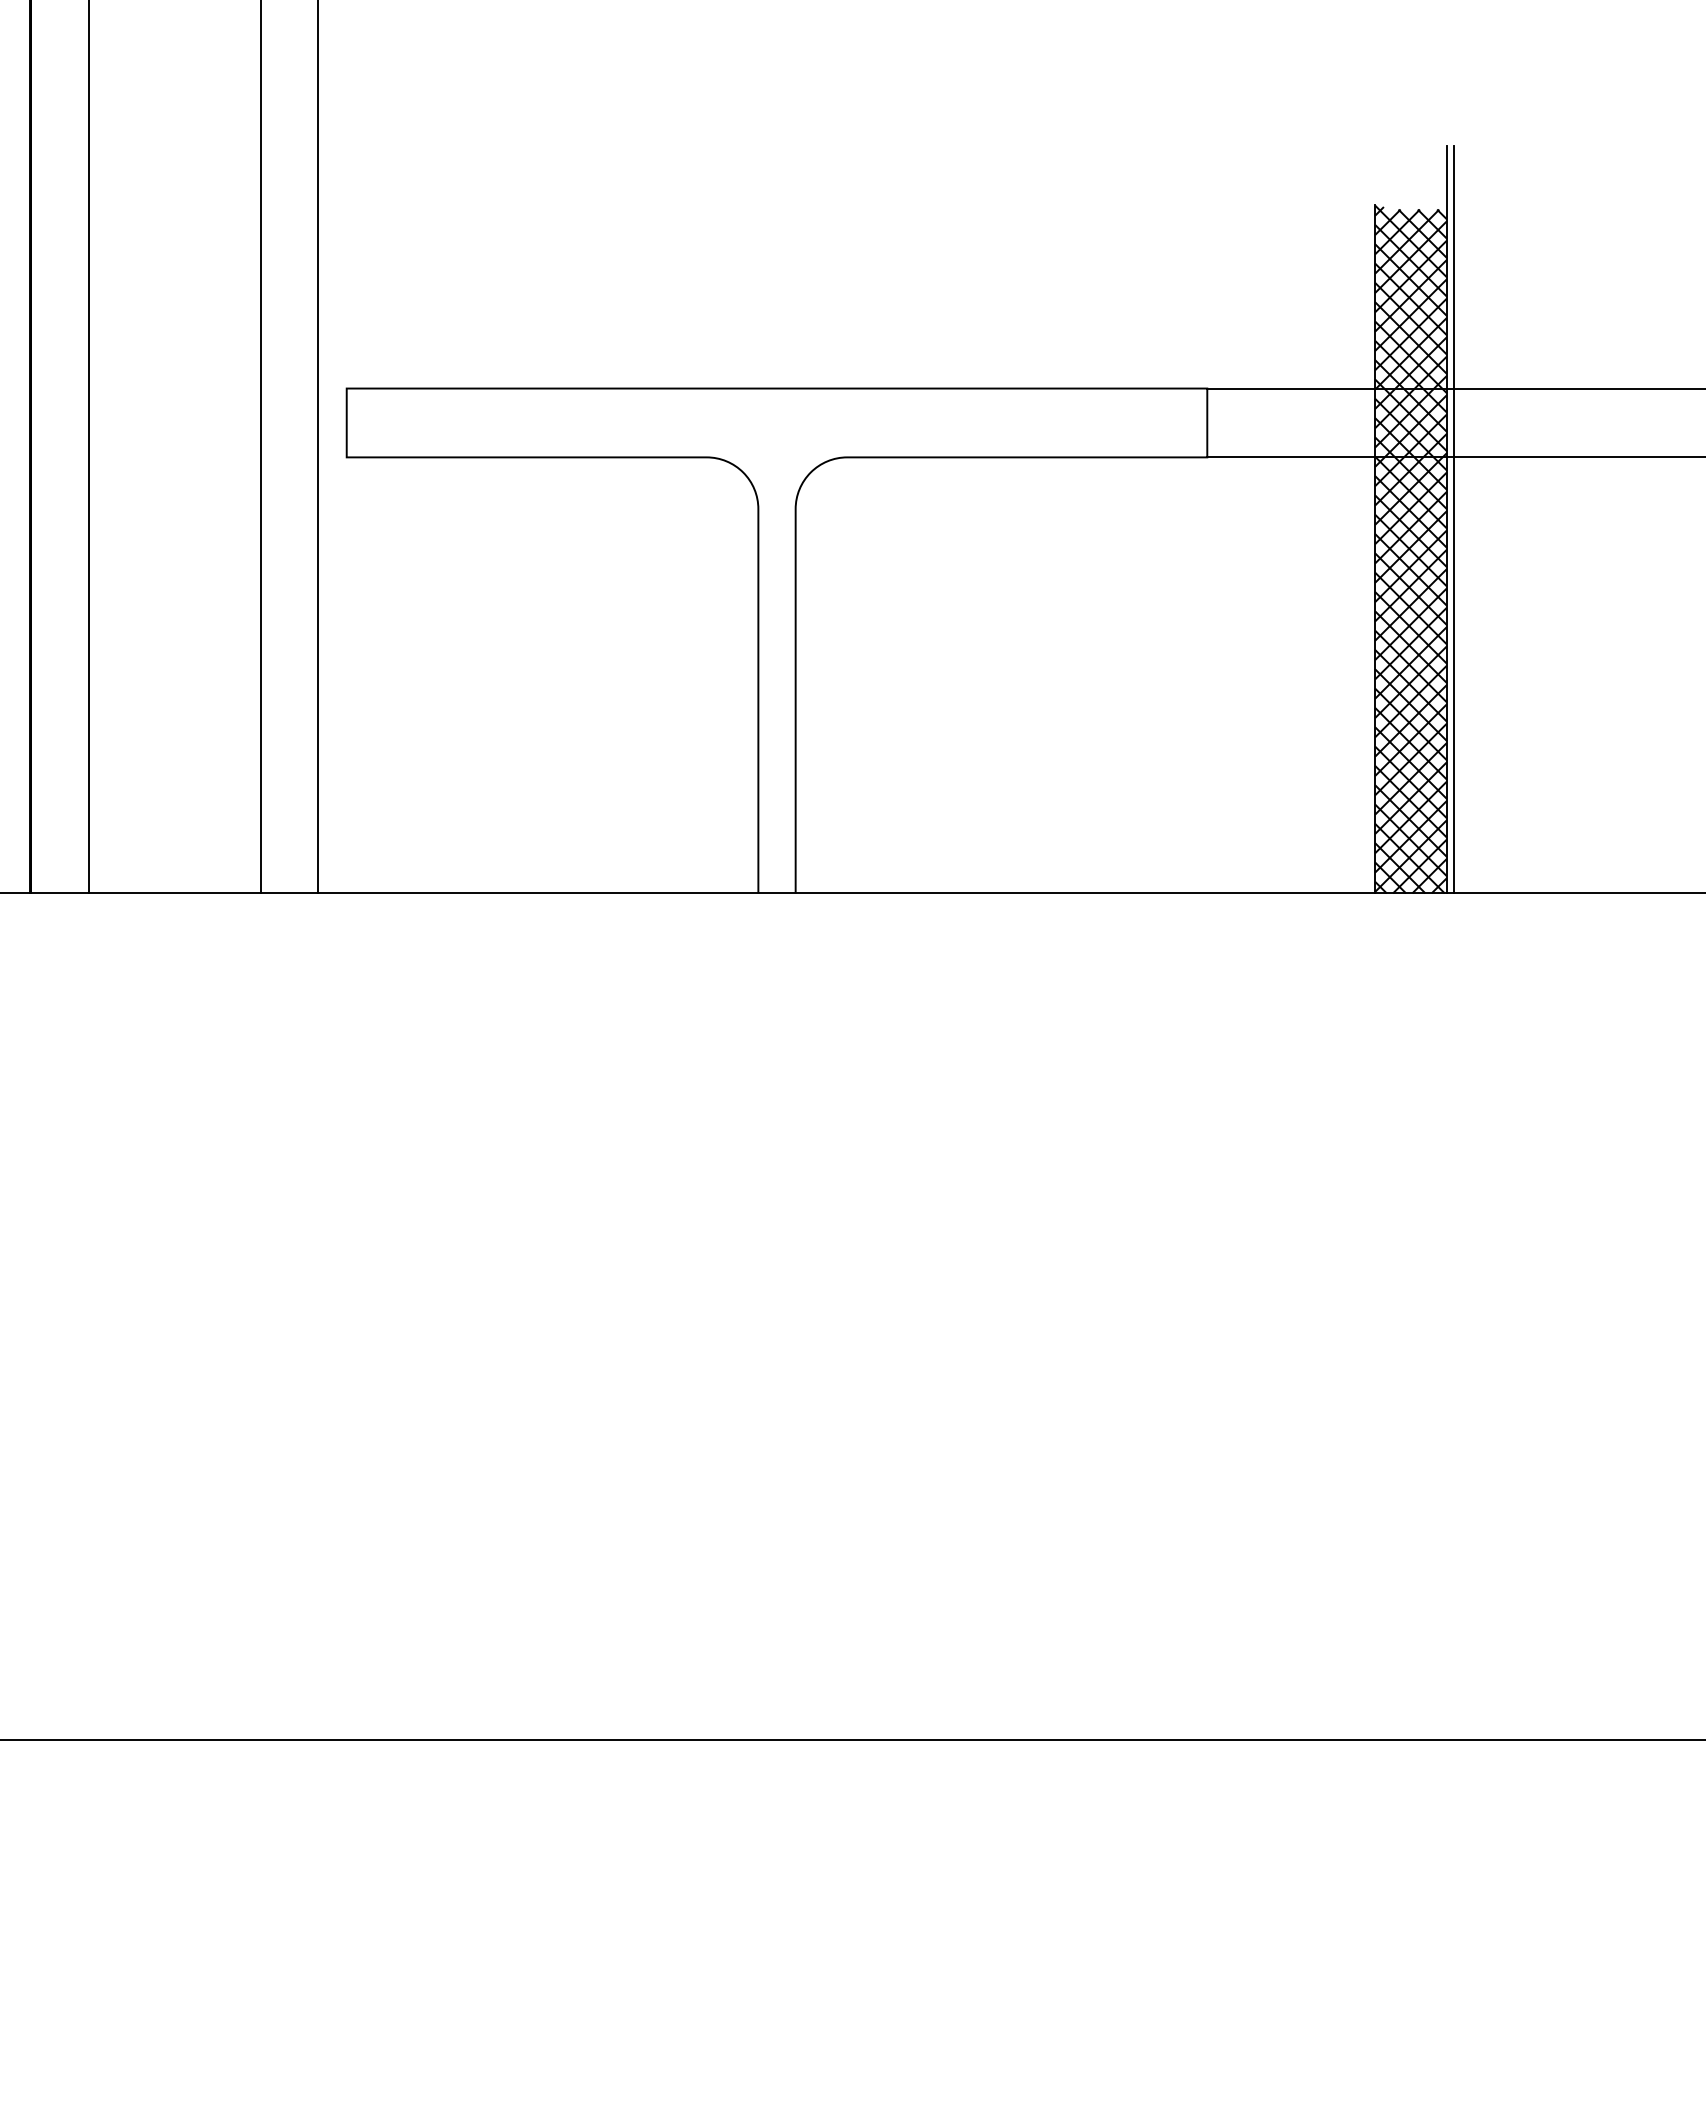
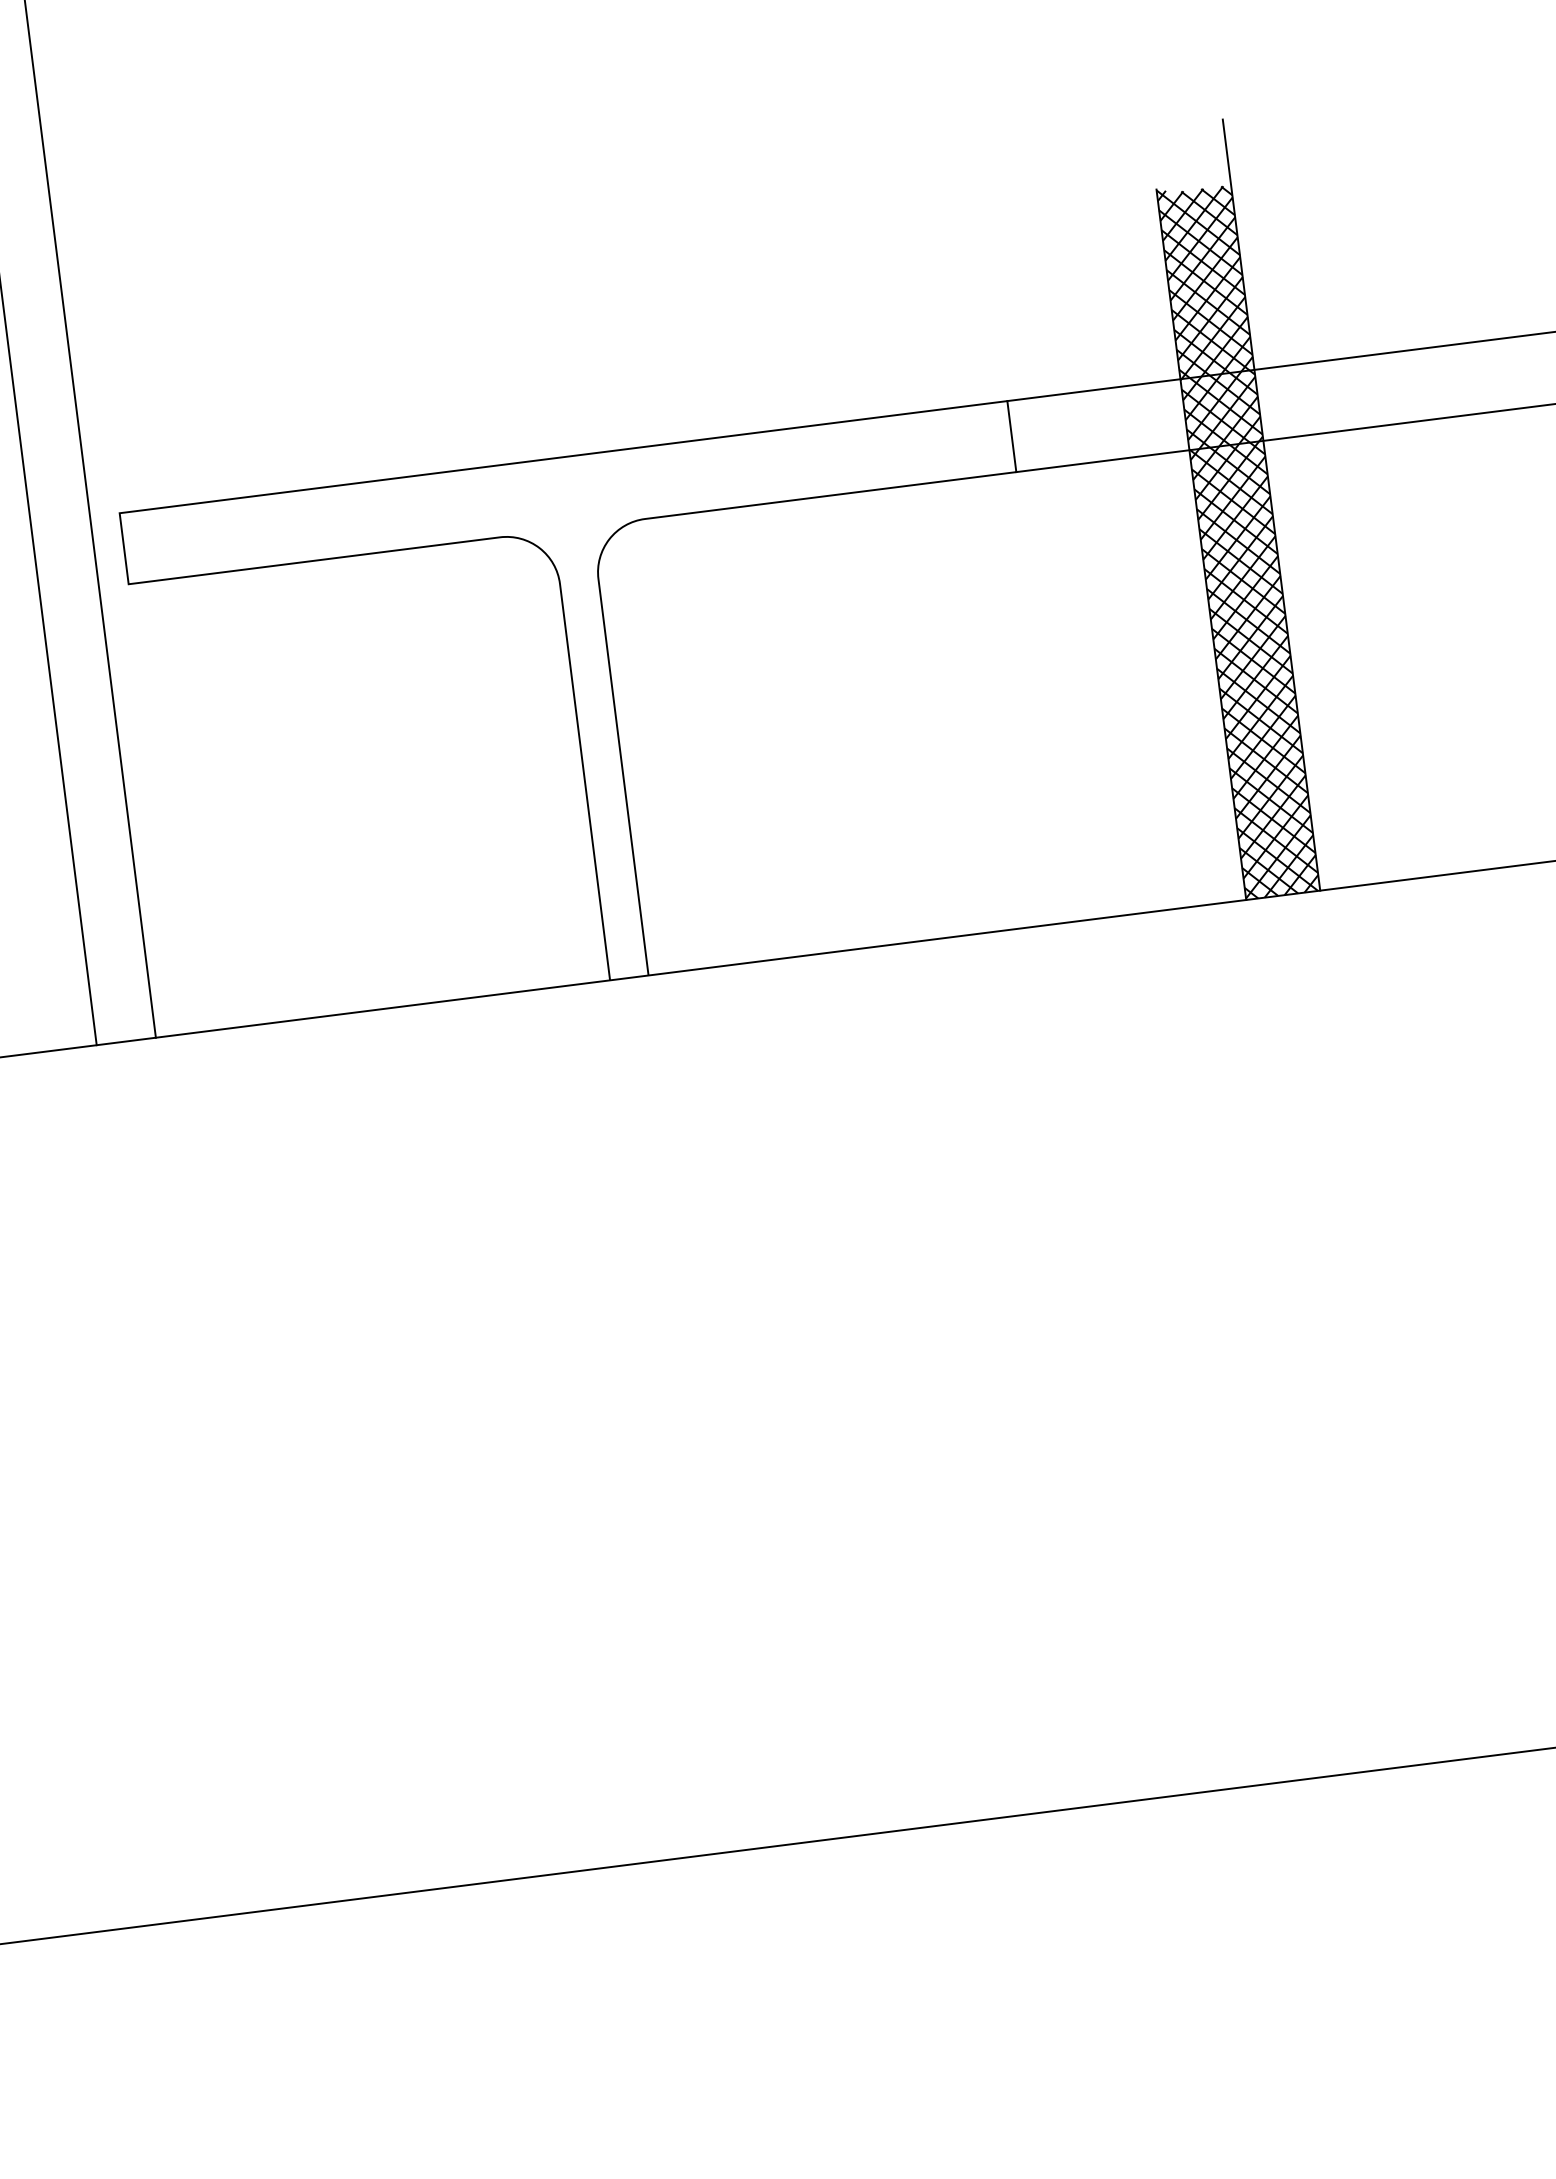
line: (1453, 519) -> (1278, 504), removed

